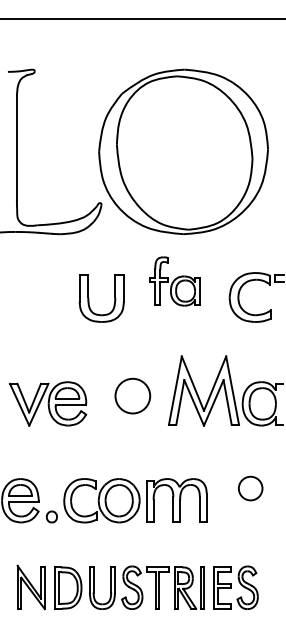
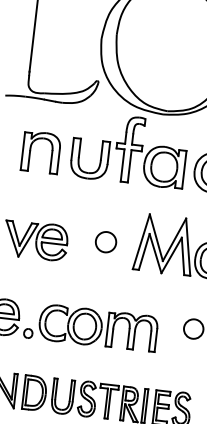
part: (174, 281) -> (150, 152), size x1.67
part: (54, 293) -> (51, 150), added
circle: (132, 395) -> (105, 241), size x0.71

